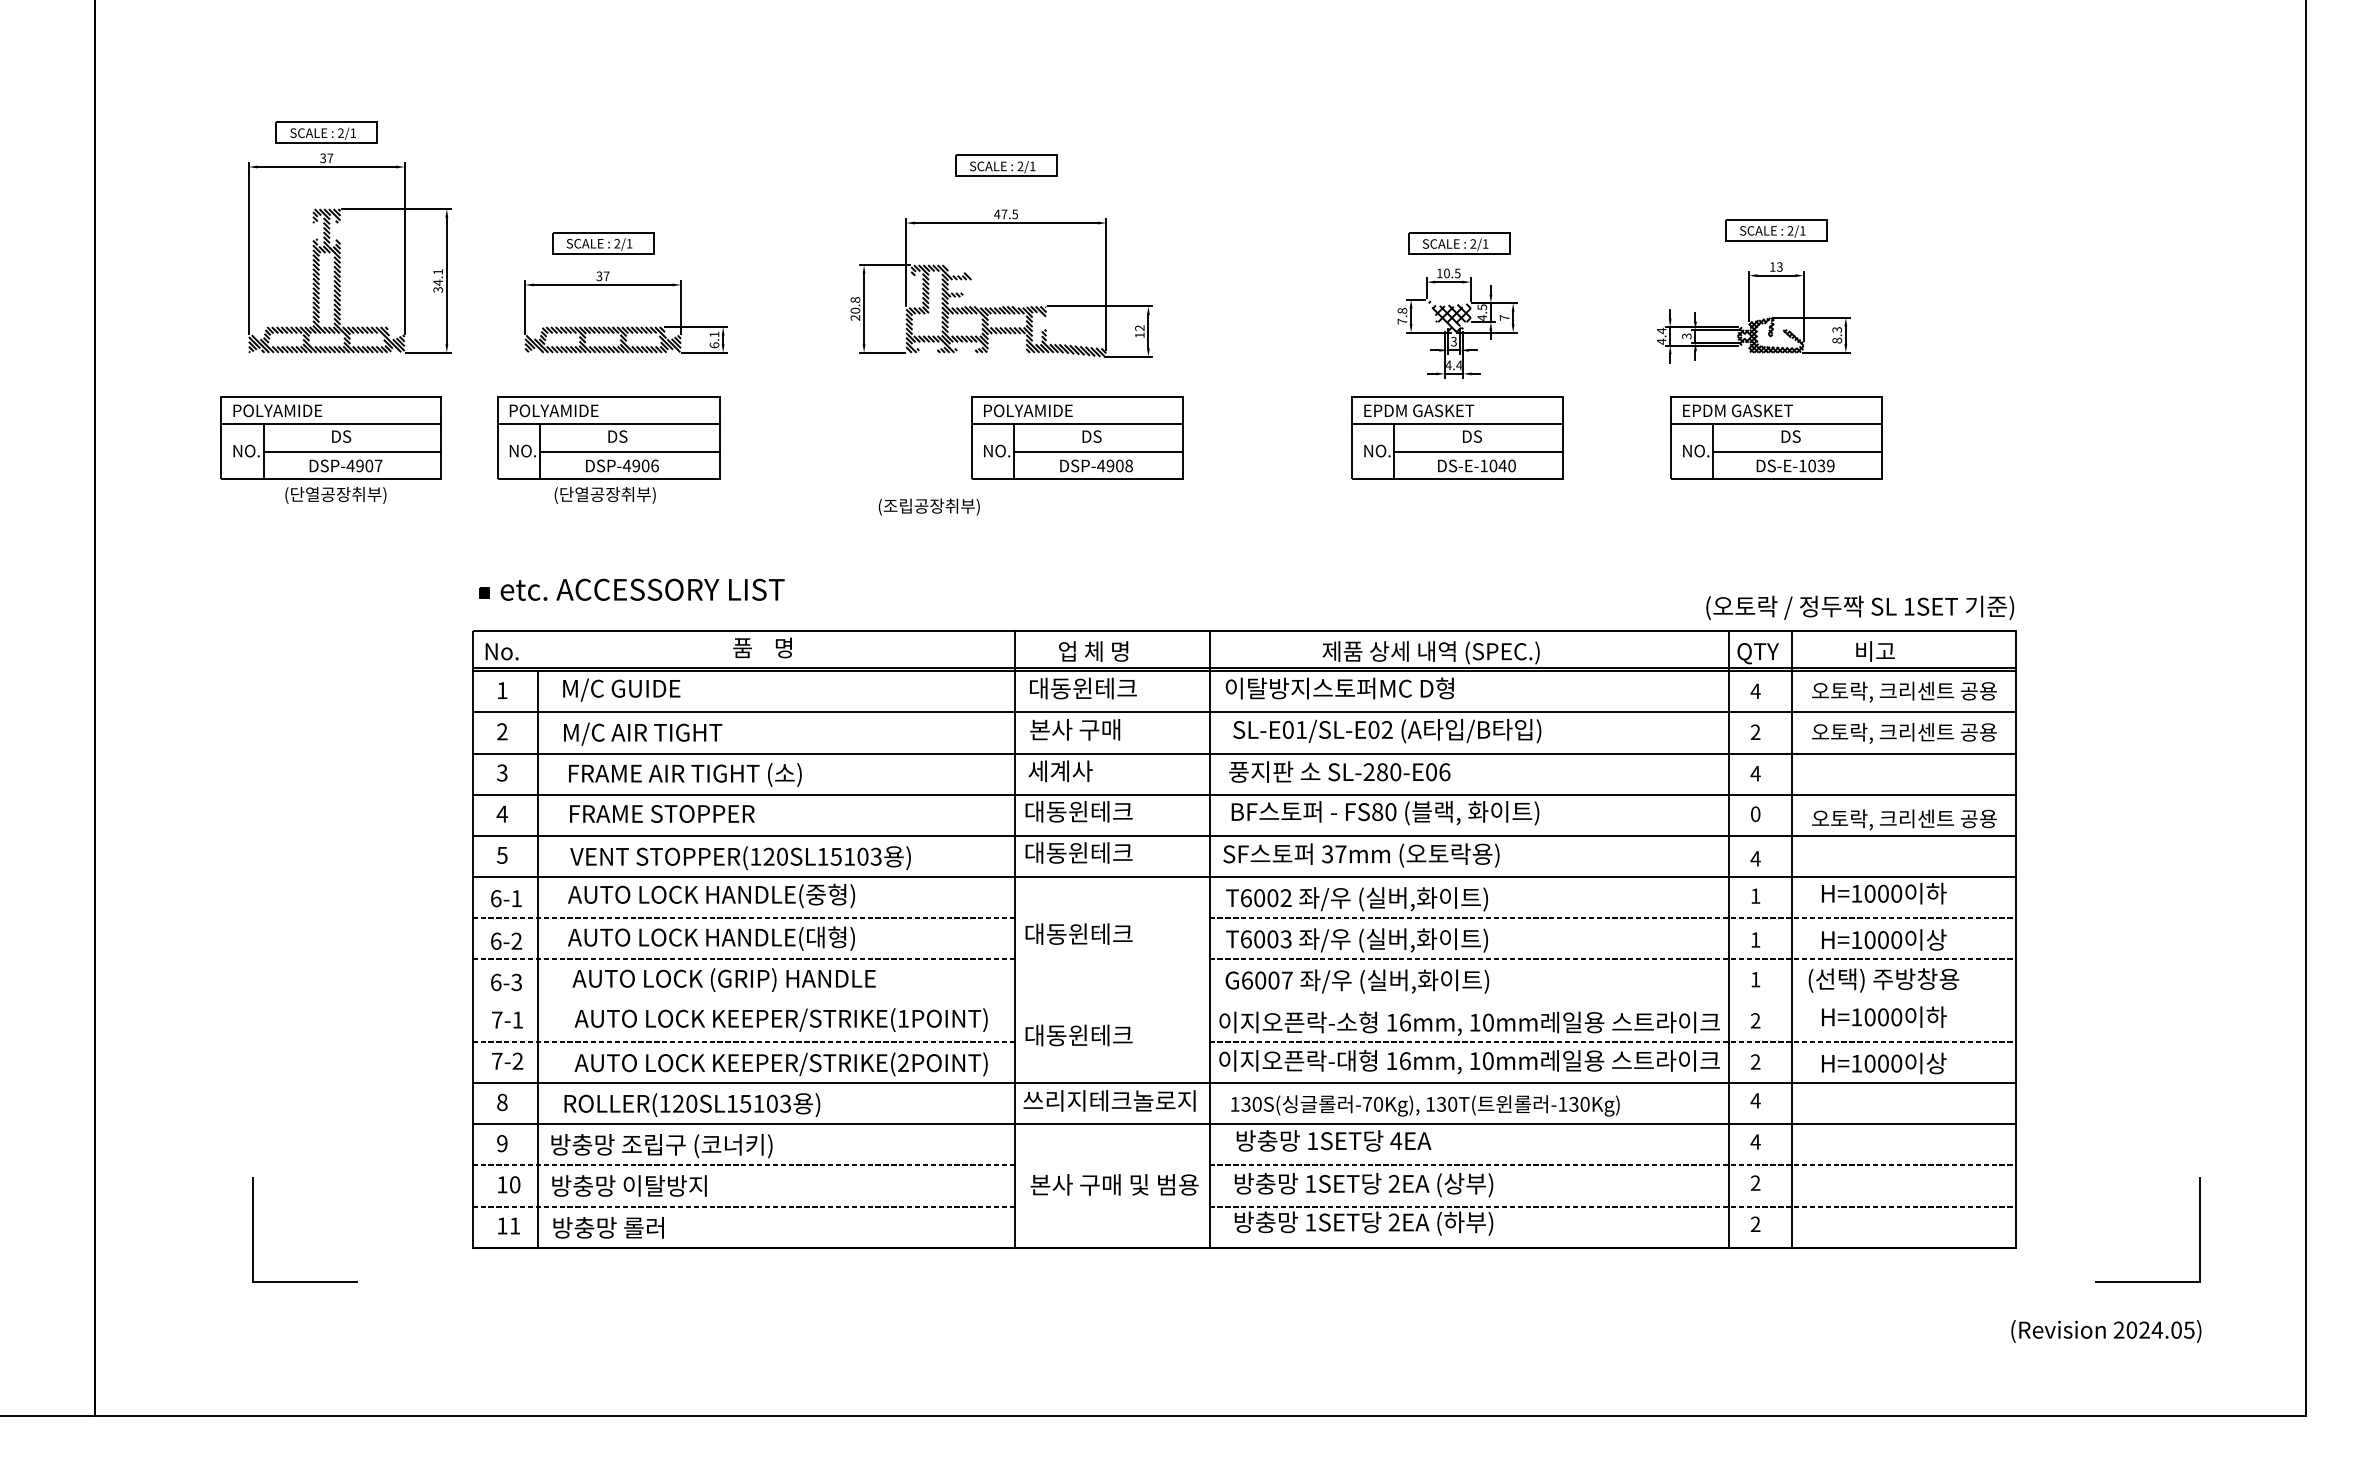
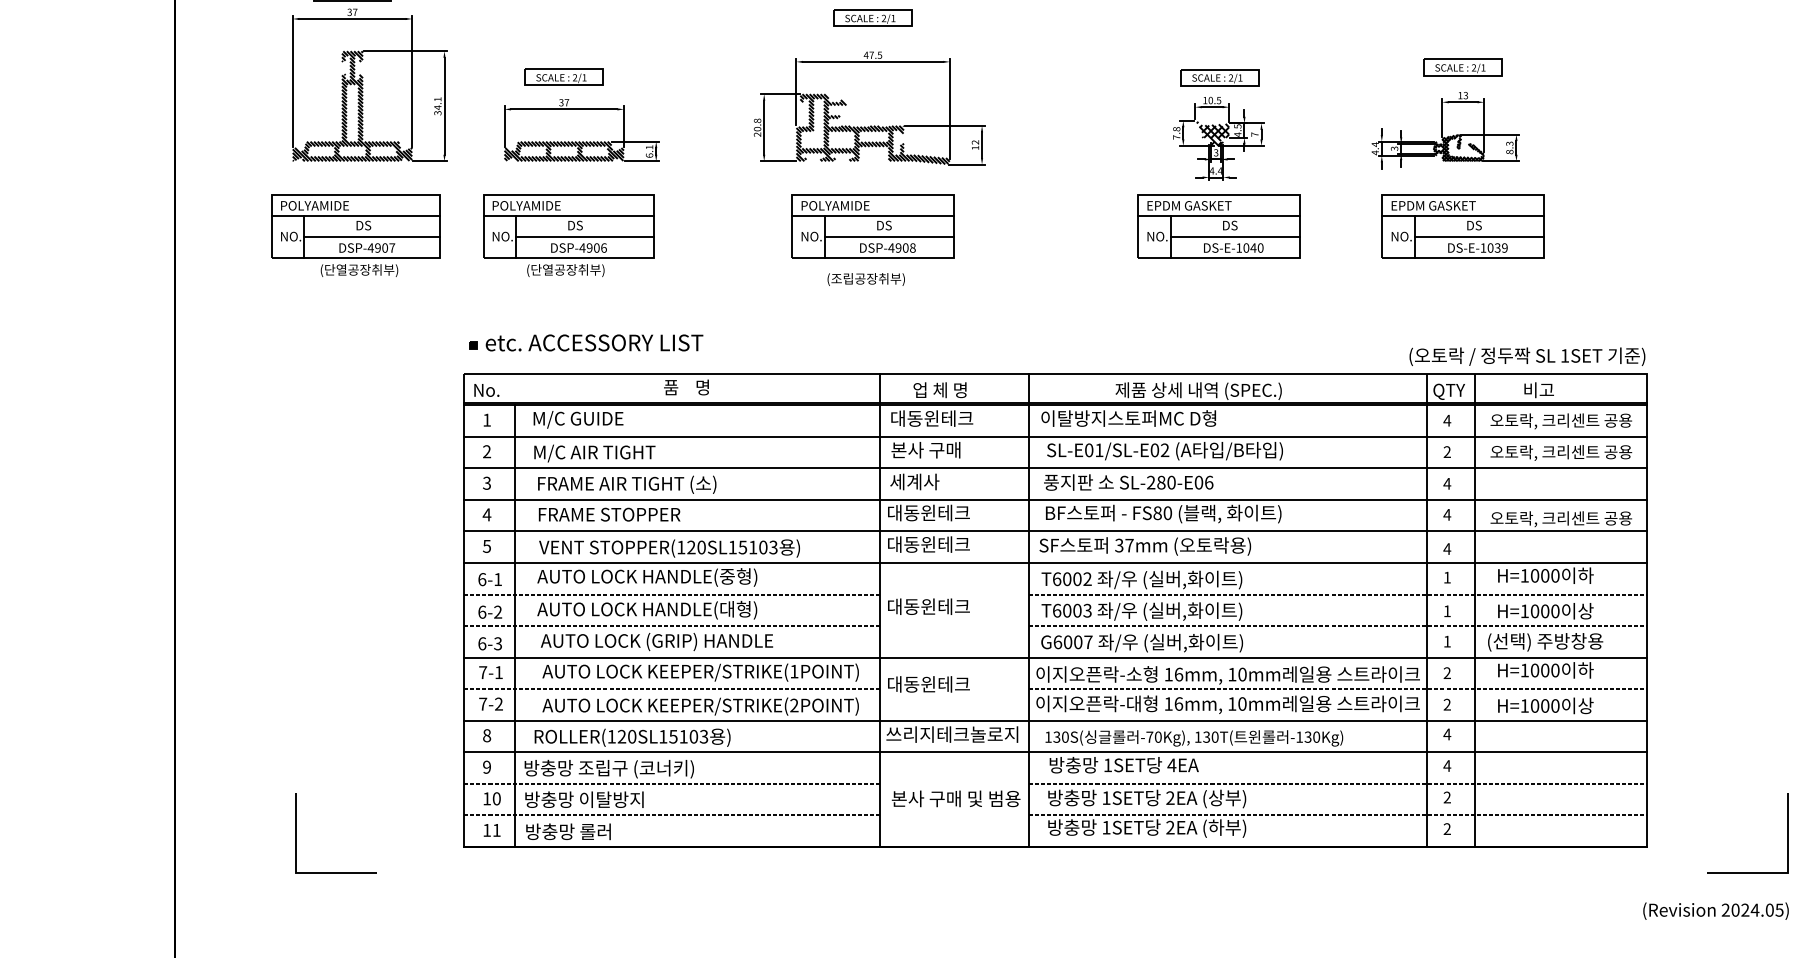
part: (1077, 437) -> (873, 226), moved
text: (928, 506) -> (865, 279), moved
text: (1755, 813) -> (1447, 514), 0 -> 4
line: (1244, 1000) -> (1055, 657), added

